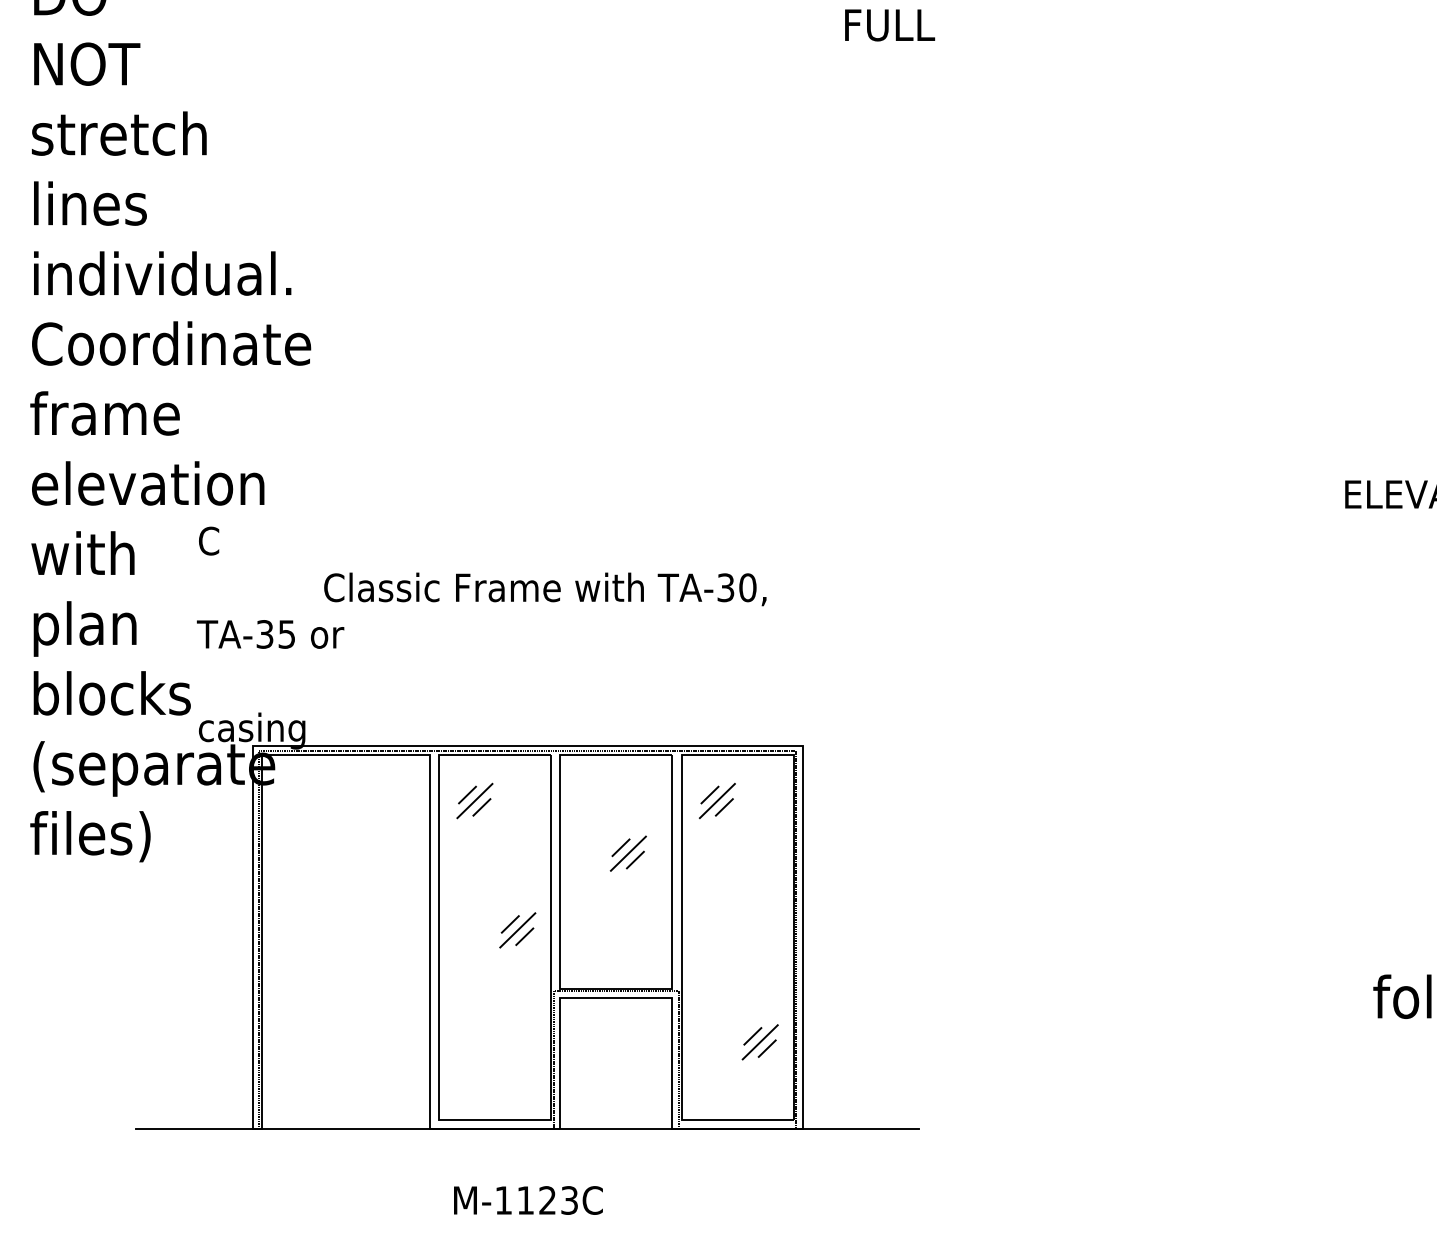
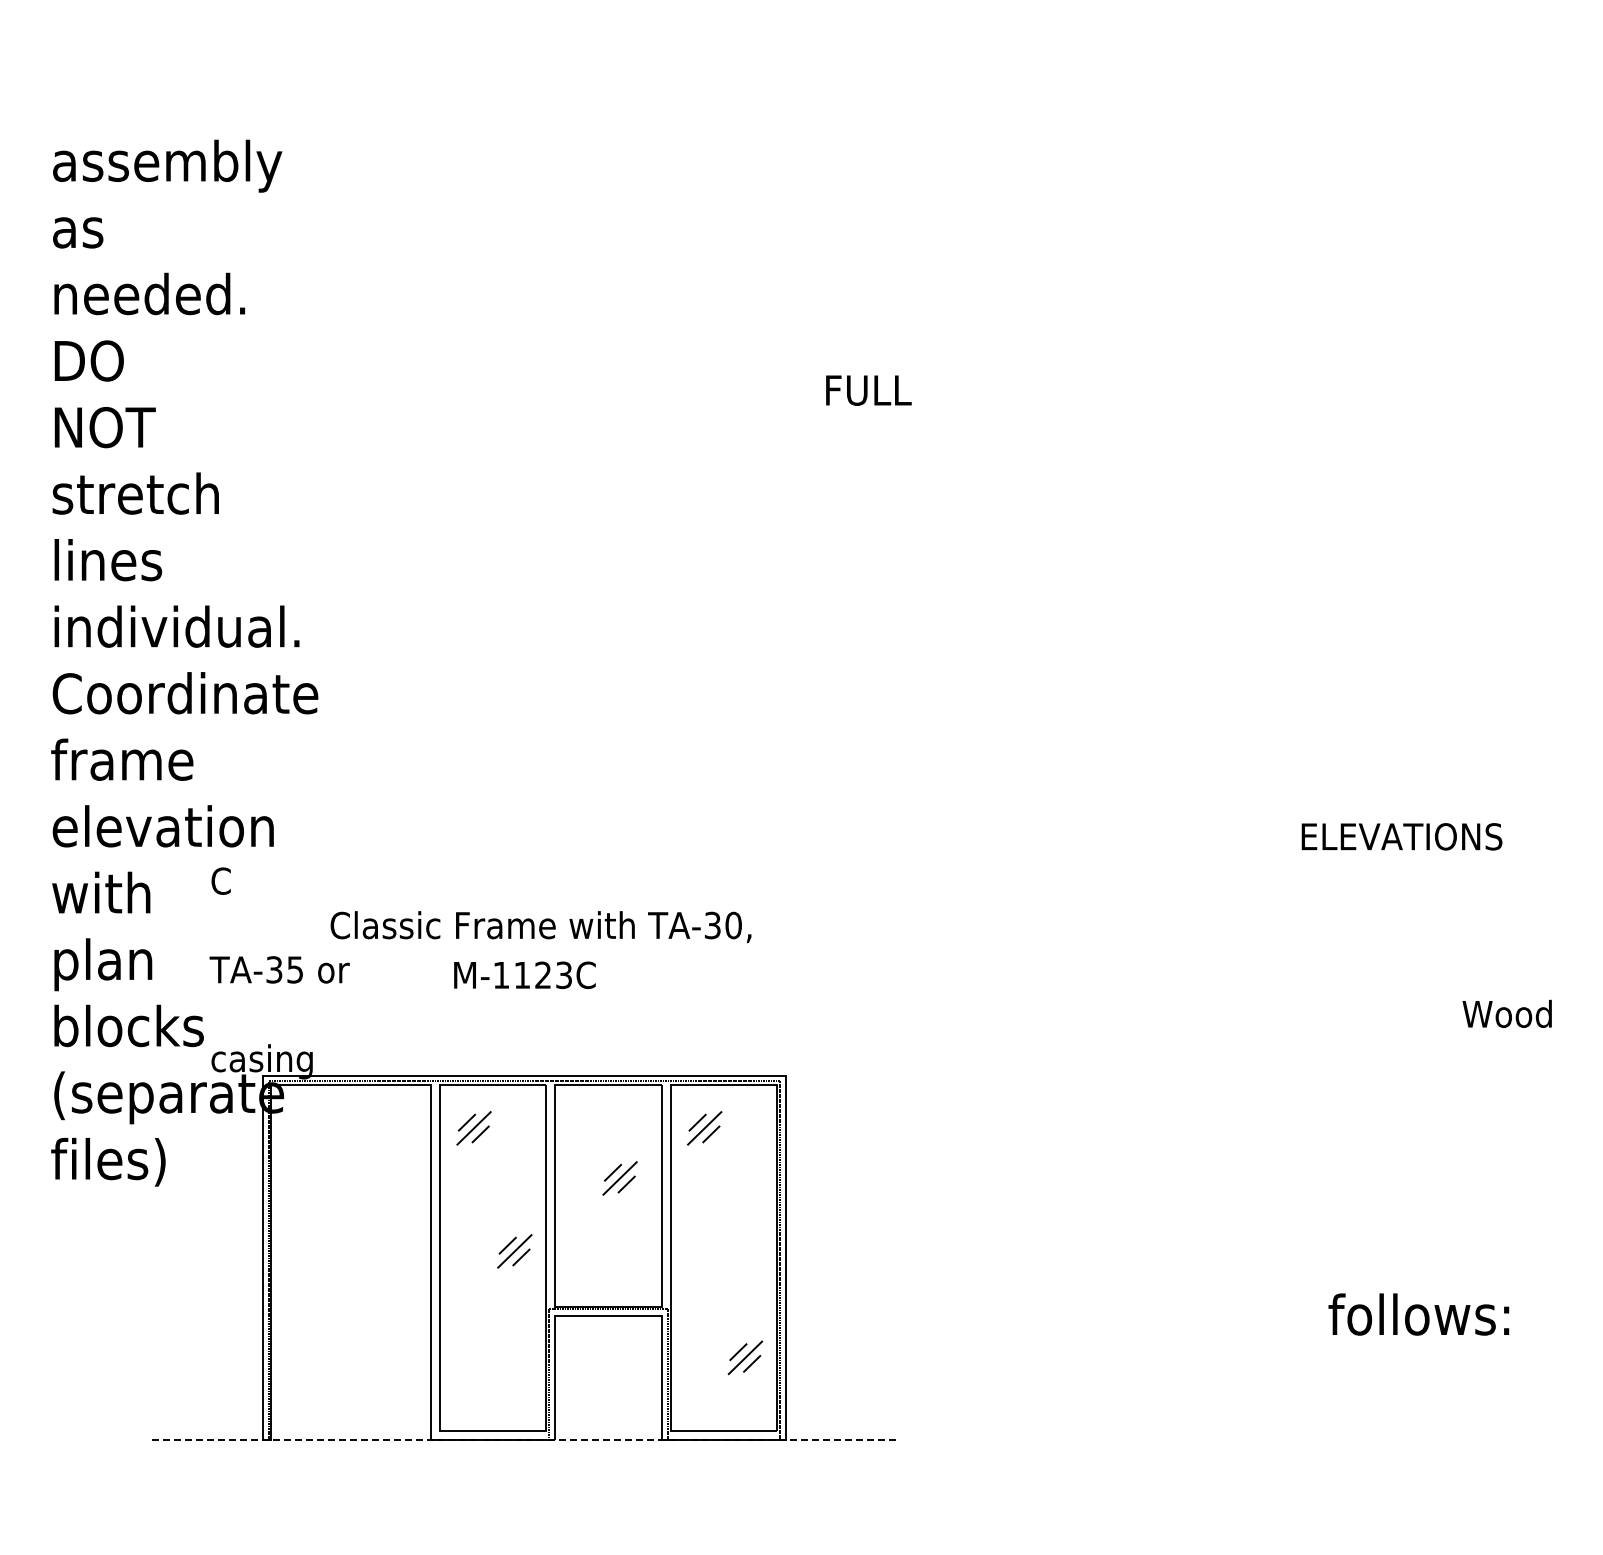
line: (527, 1129) -> (524, 1440), solid -> dashed
text: (527, 1199) -> (524, 974), moved

